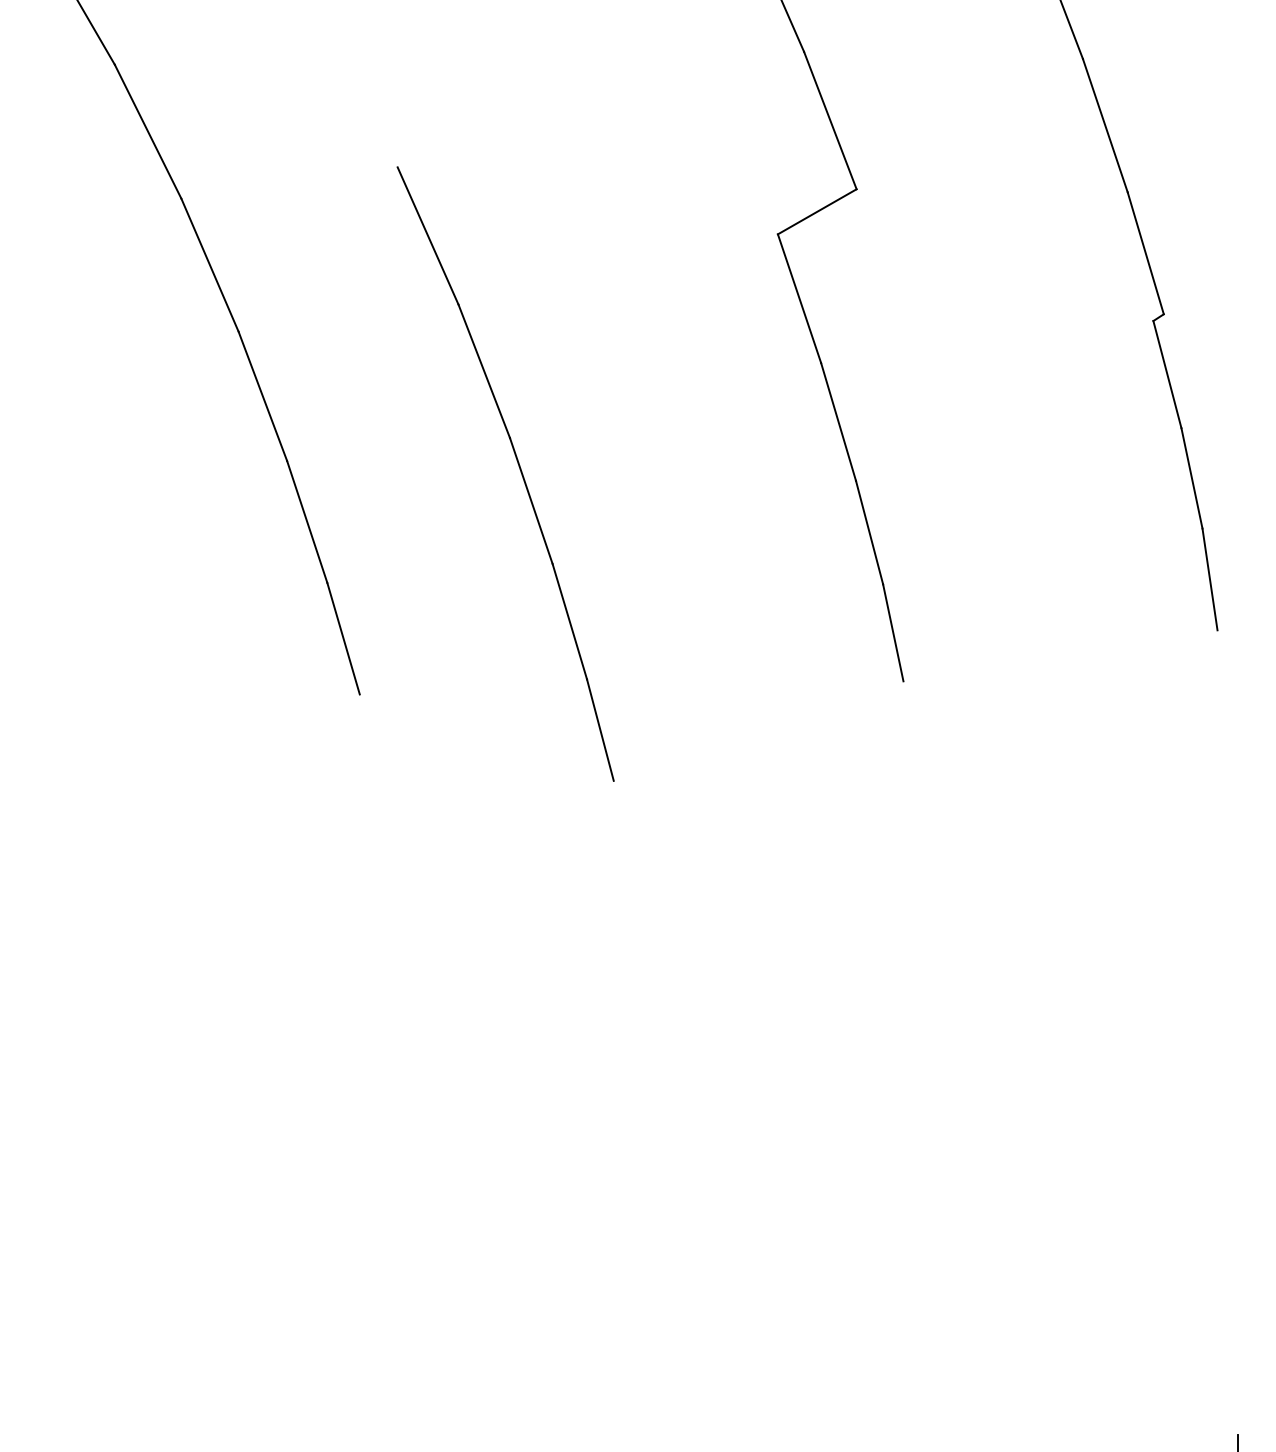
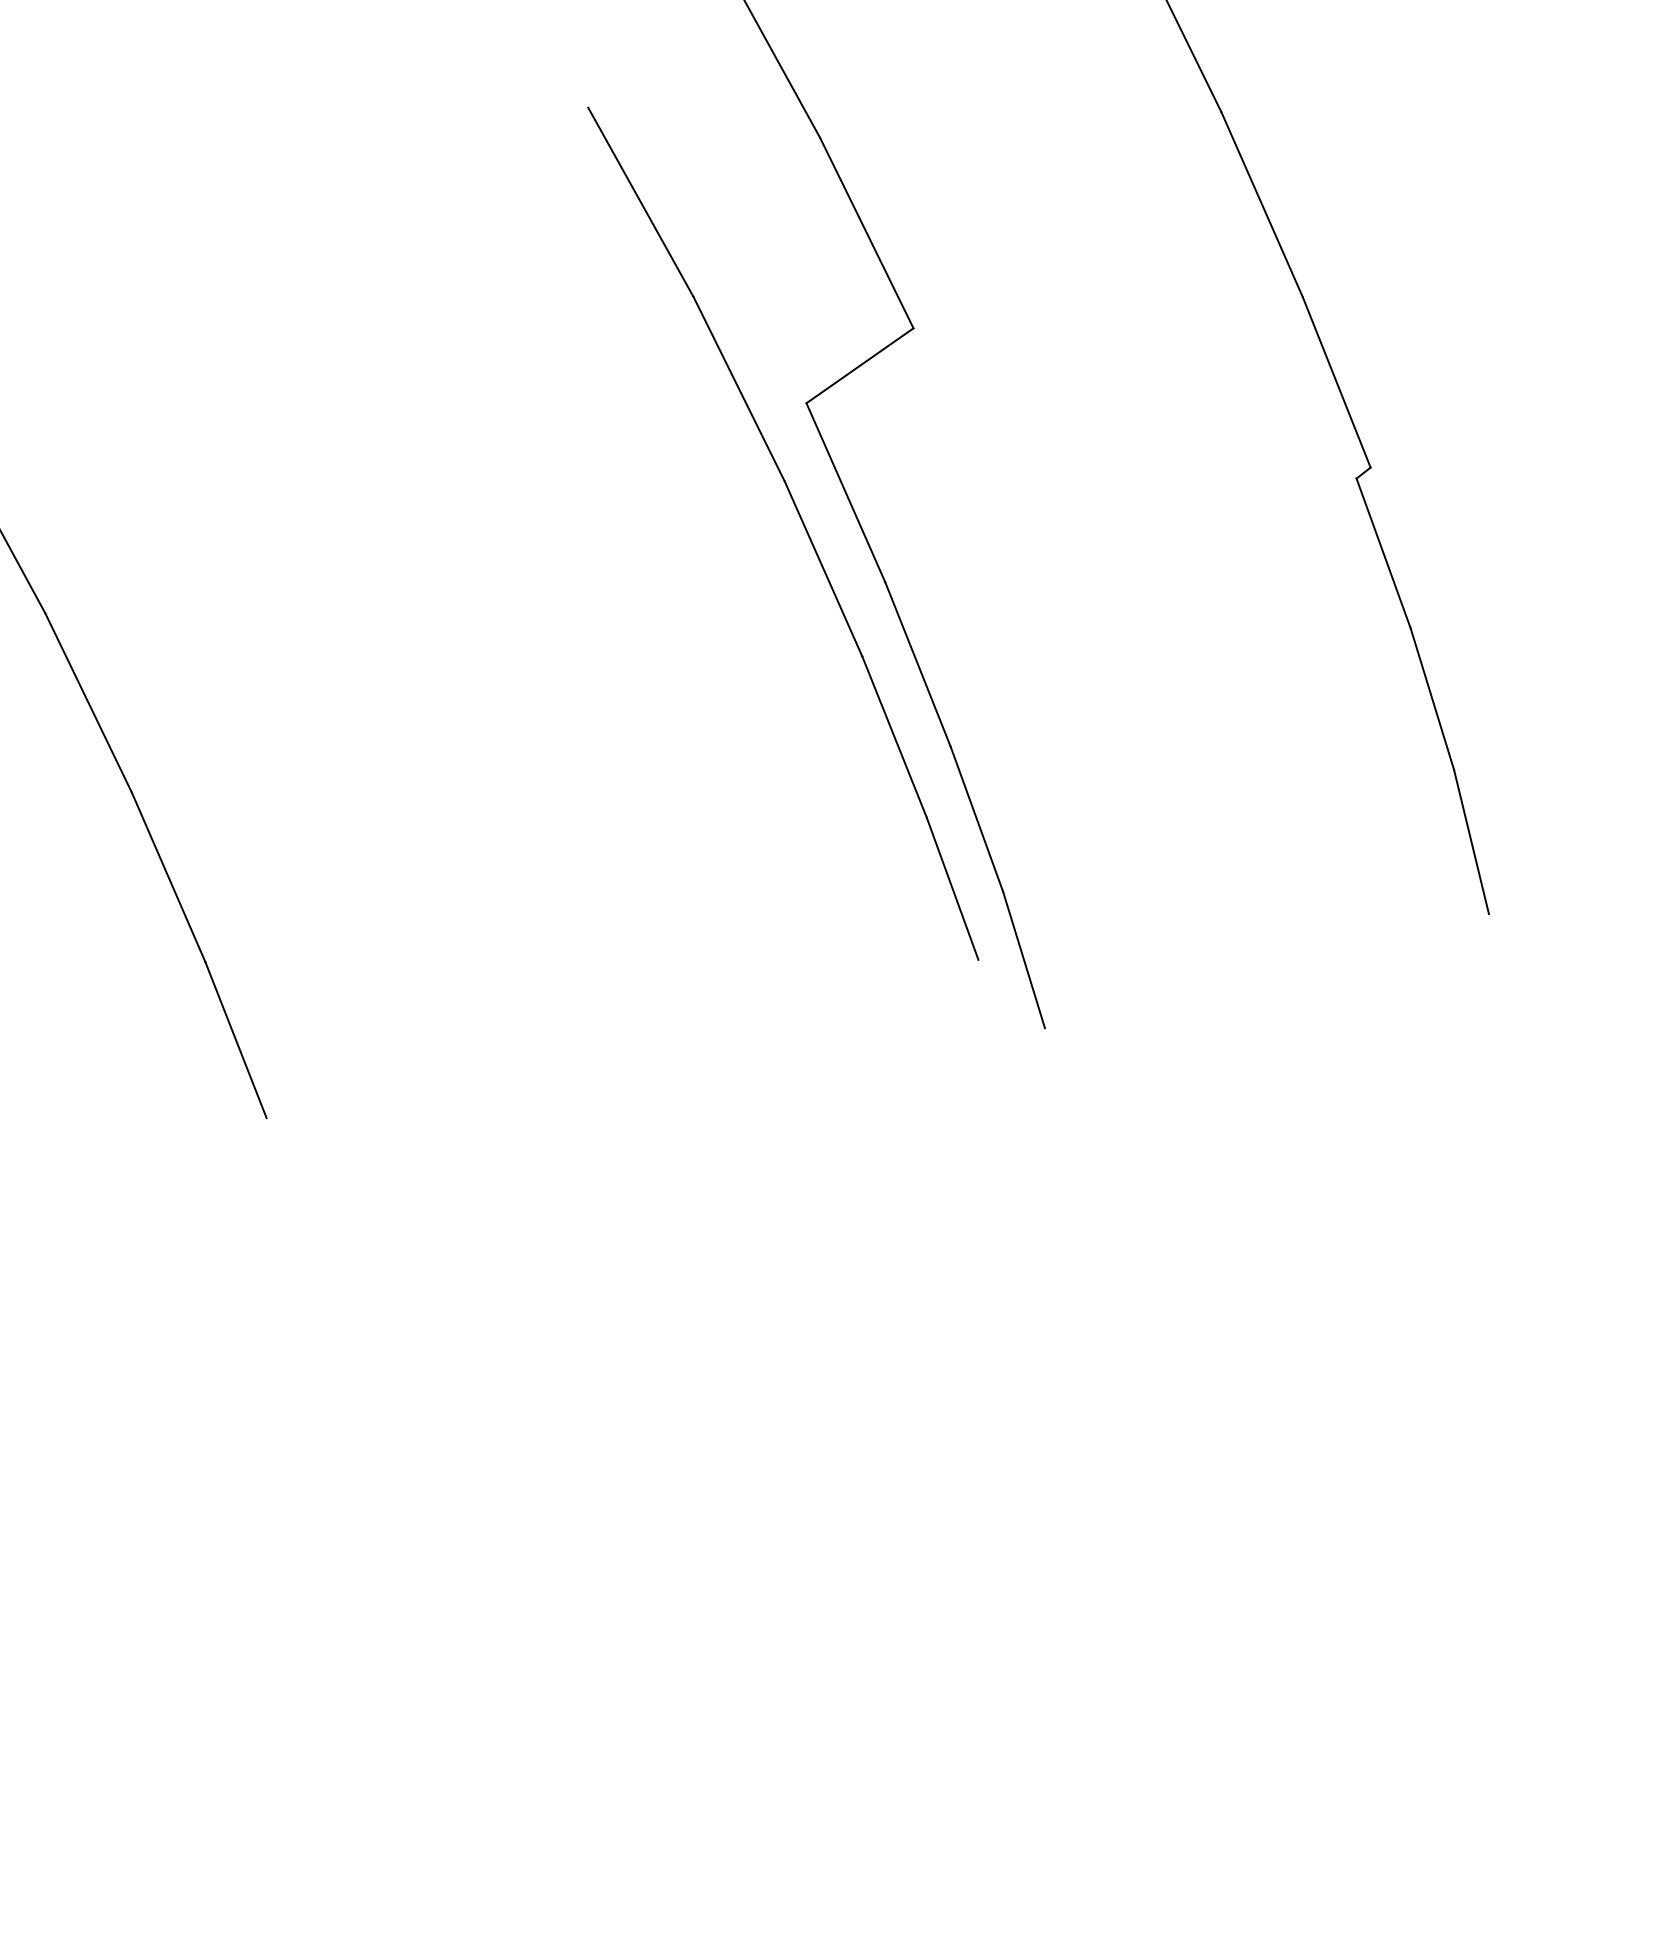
part: (519, 469) -> (802, 525), moved

